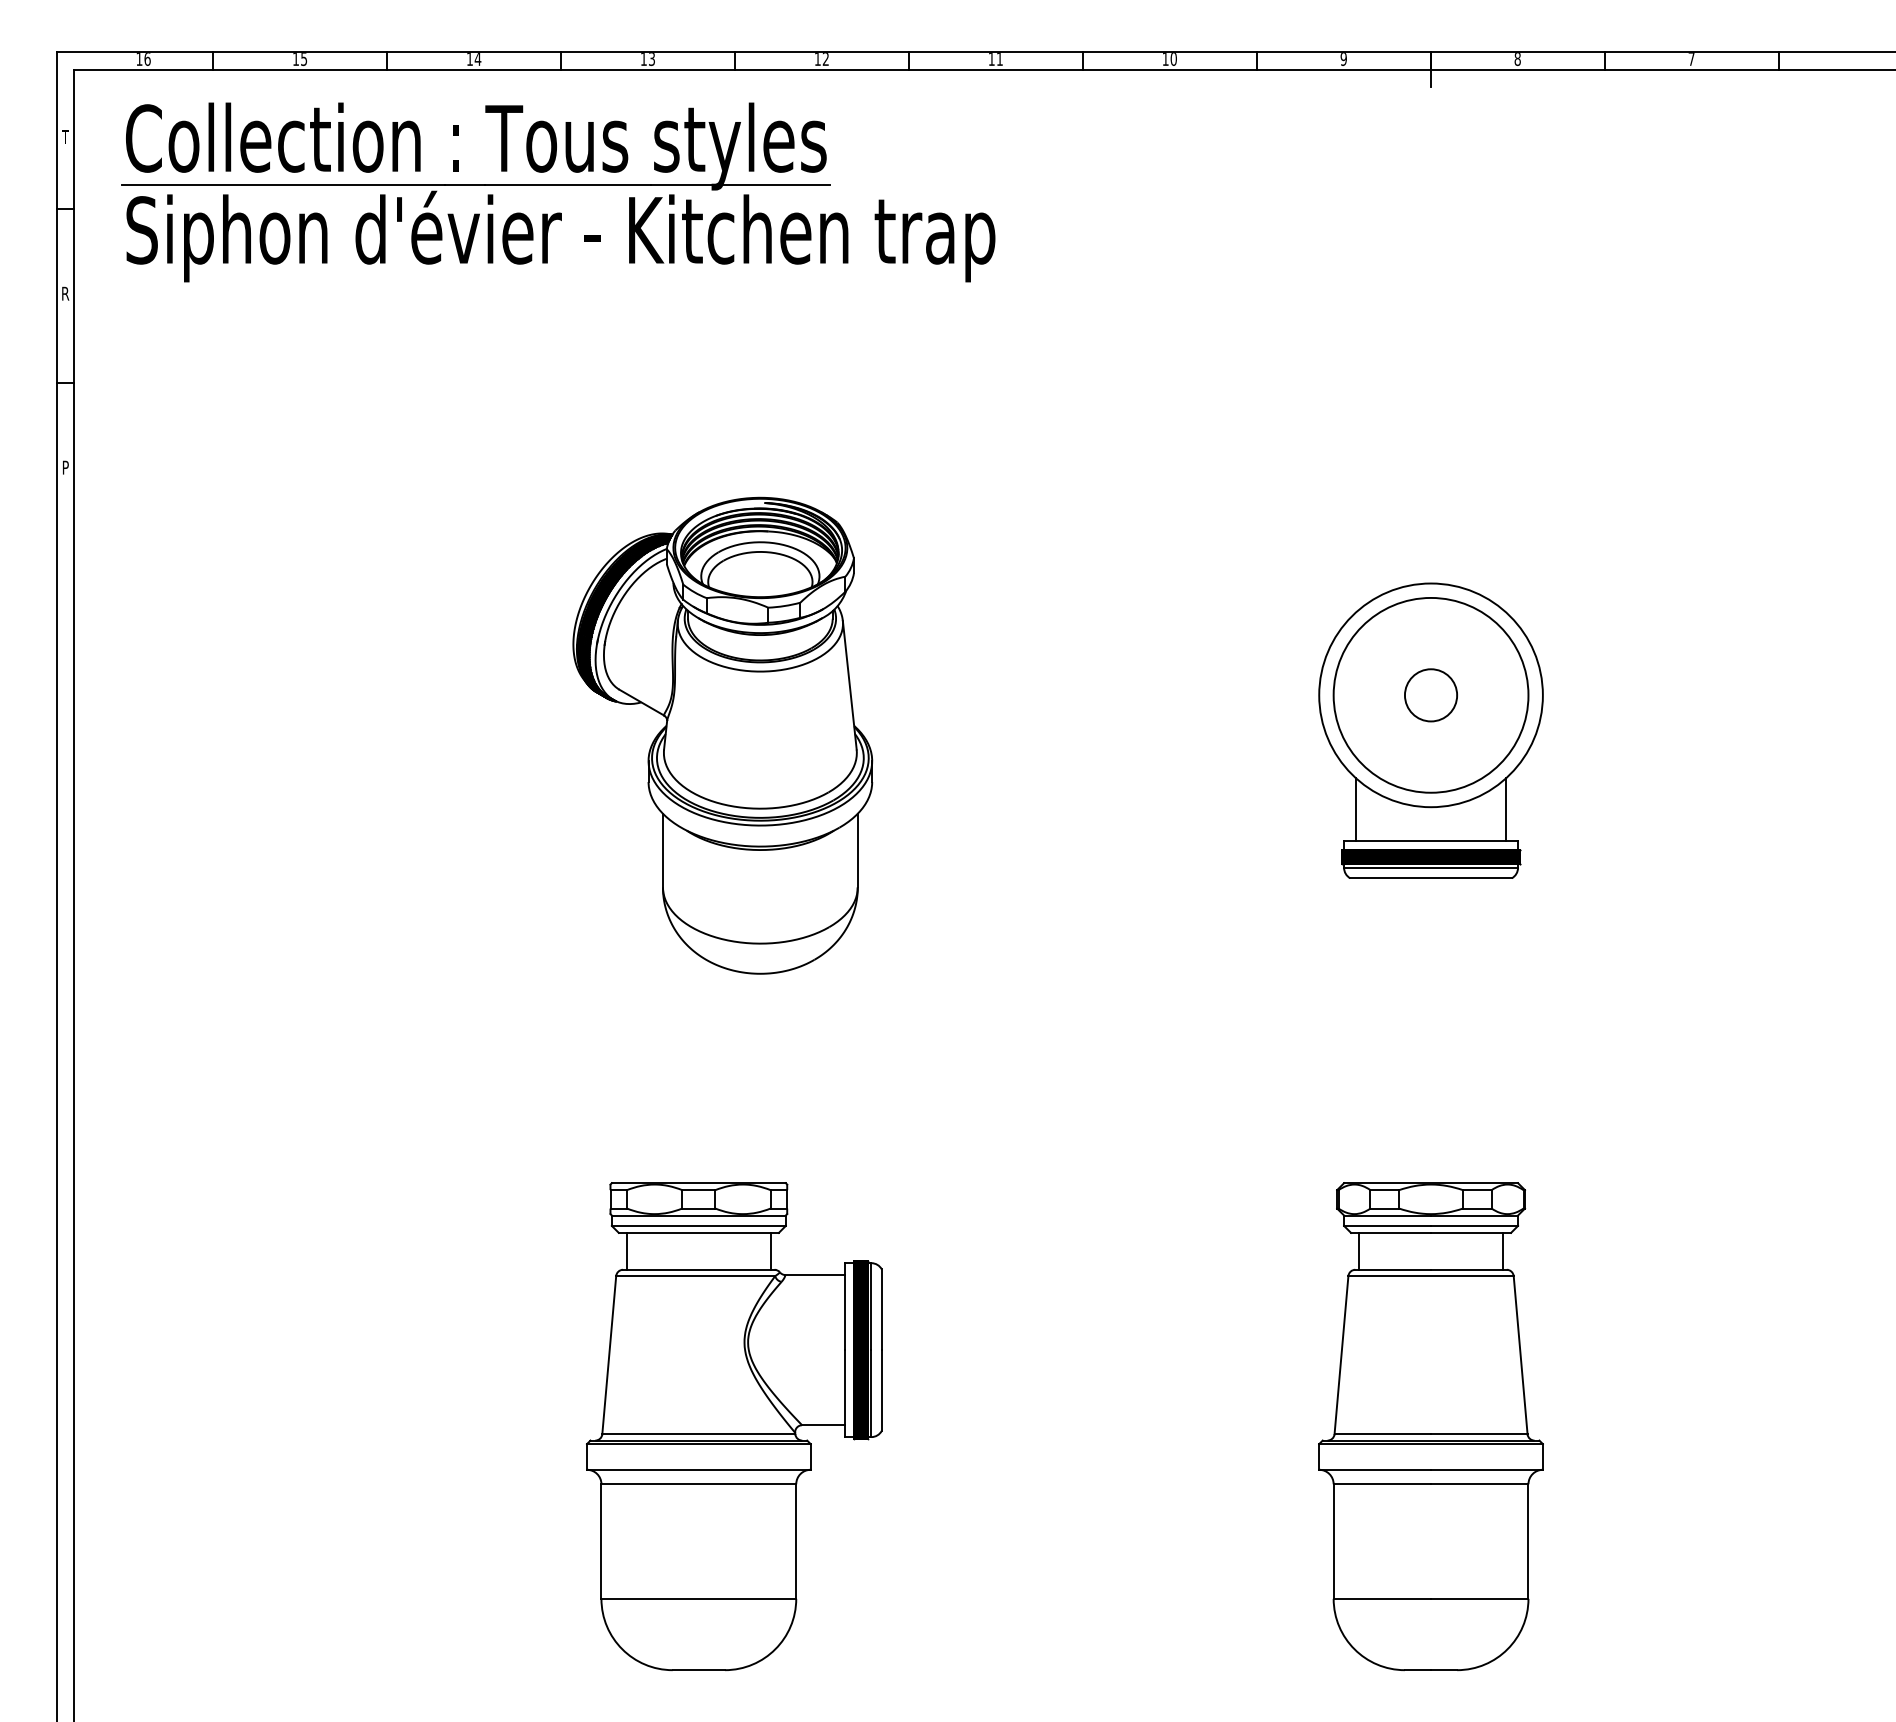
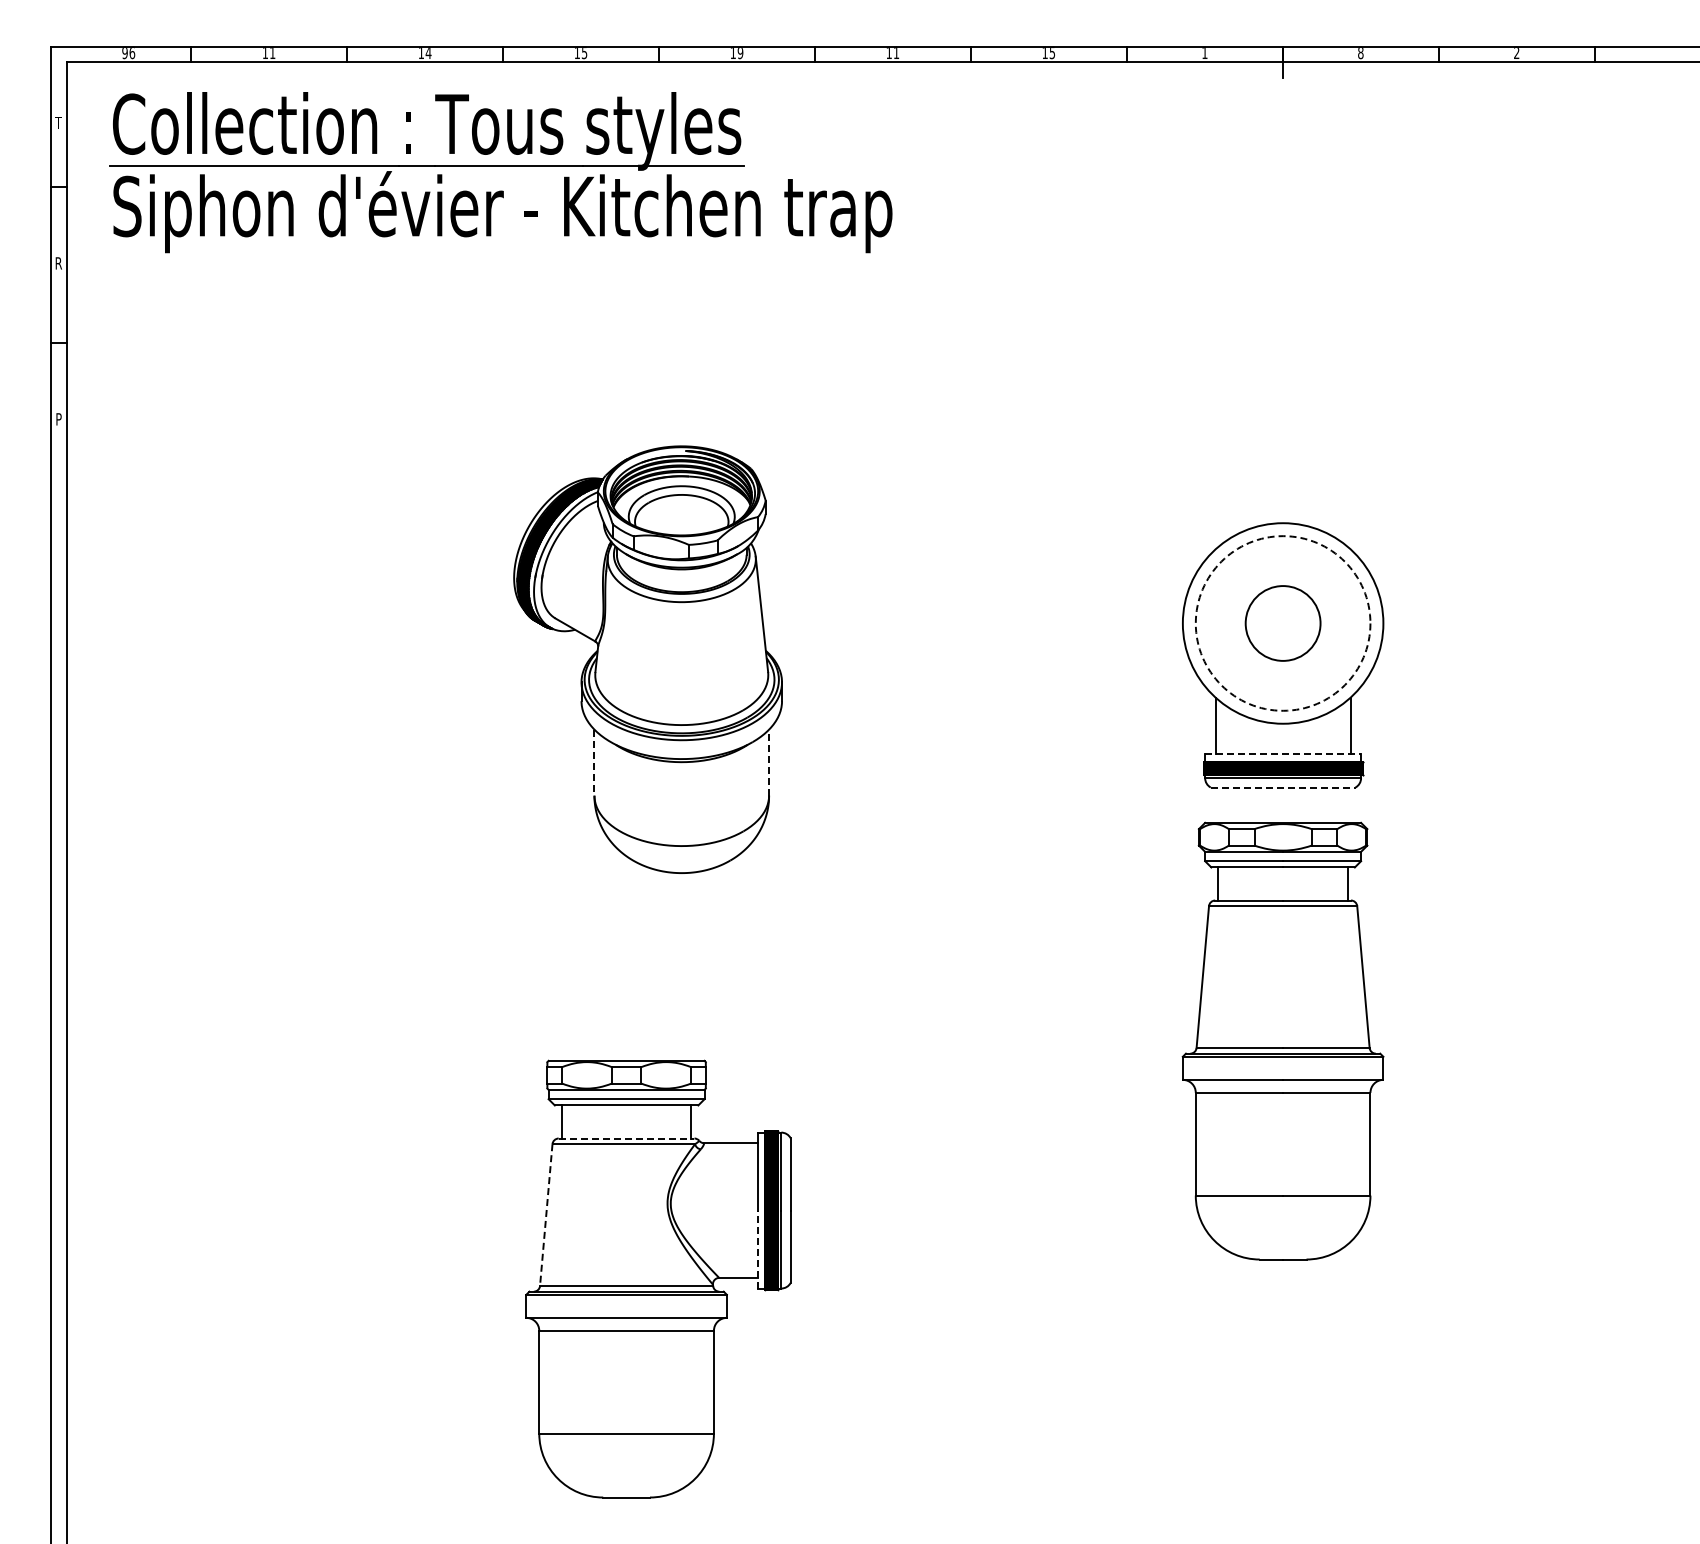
text: (138, 59) -> (124, 53), 16 -> 96
text: (303, 59) -> (272, 53), 15 -> 11
text: (651, 59) -> (584, 53), 13 -> 15
text: (825, 59) -> (740, 53), 12 -> 19
text: (1173, 59) -> (1052, 53), 10 -> 15
text: (1343, 59) -> (1204, 53), 9 -> 1
text: (1691, 59) -> (1516, 53), 7 -> 2
circle: (1430, 695) -> (1282, 623), size x1.6
circle: (1430, 695) -> (1282, 623), solid -> dashed
line: (1431, 841) -> (1283, 754), solid -> dashed
line: (858, 850) -> (769, 762), solid -> dashed
line: (663, 851) -> (594, 763), solid -> dashed
line: (1431, 878) -> (1283, 787), solid -> dashed
line: (698, 1269) -> (626, 1138), solid -> dashed
line: (609, 1355) -> (546, 1215), solid -> dashed
line: (844, 1393) -> (757, 1249), solid -> dashed
part: (1430, 1425) -> (1282, 1040), moved

